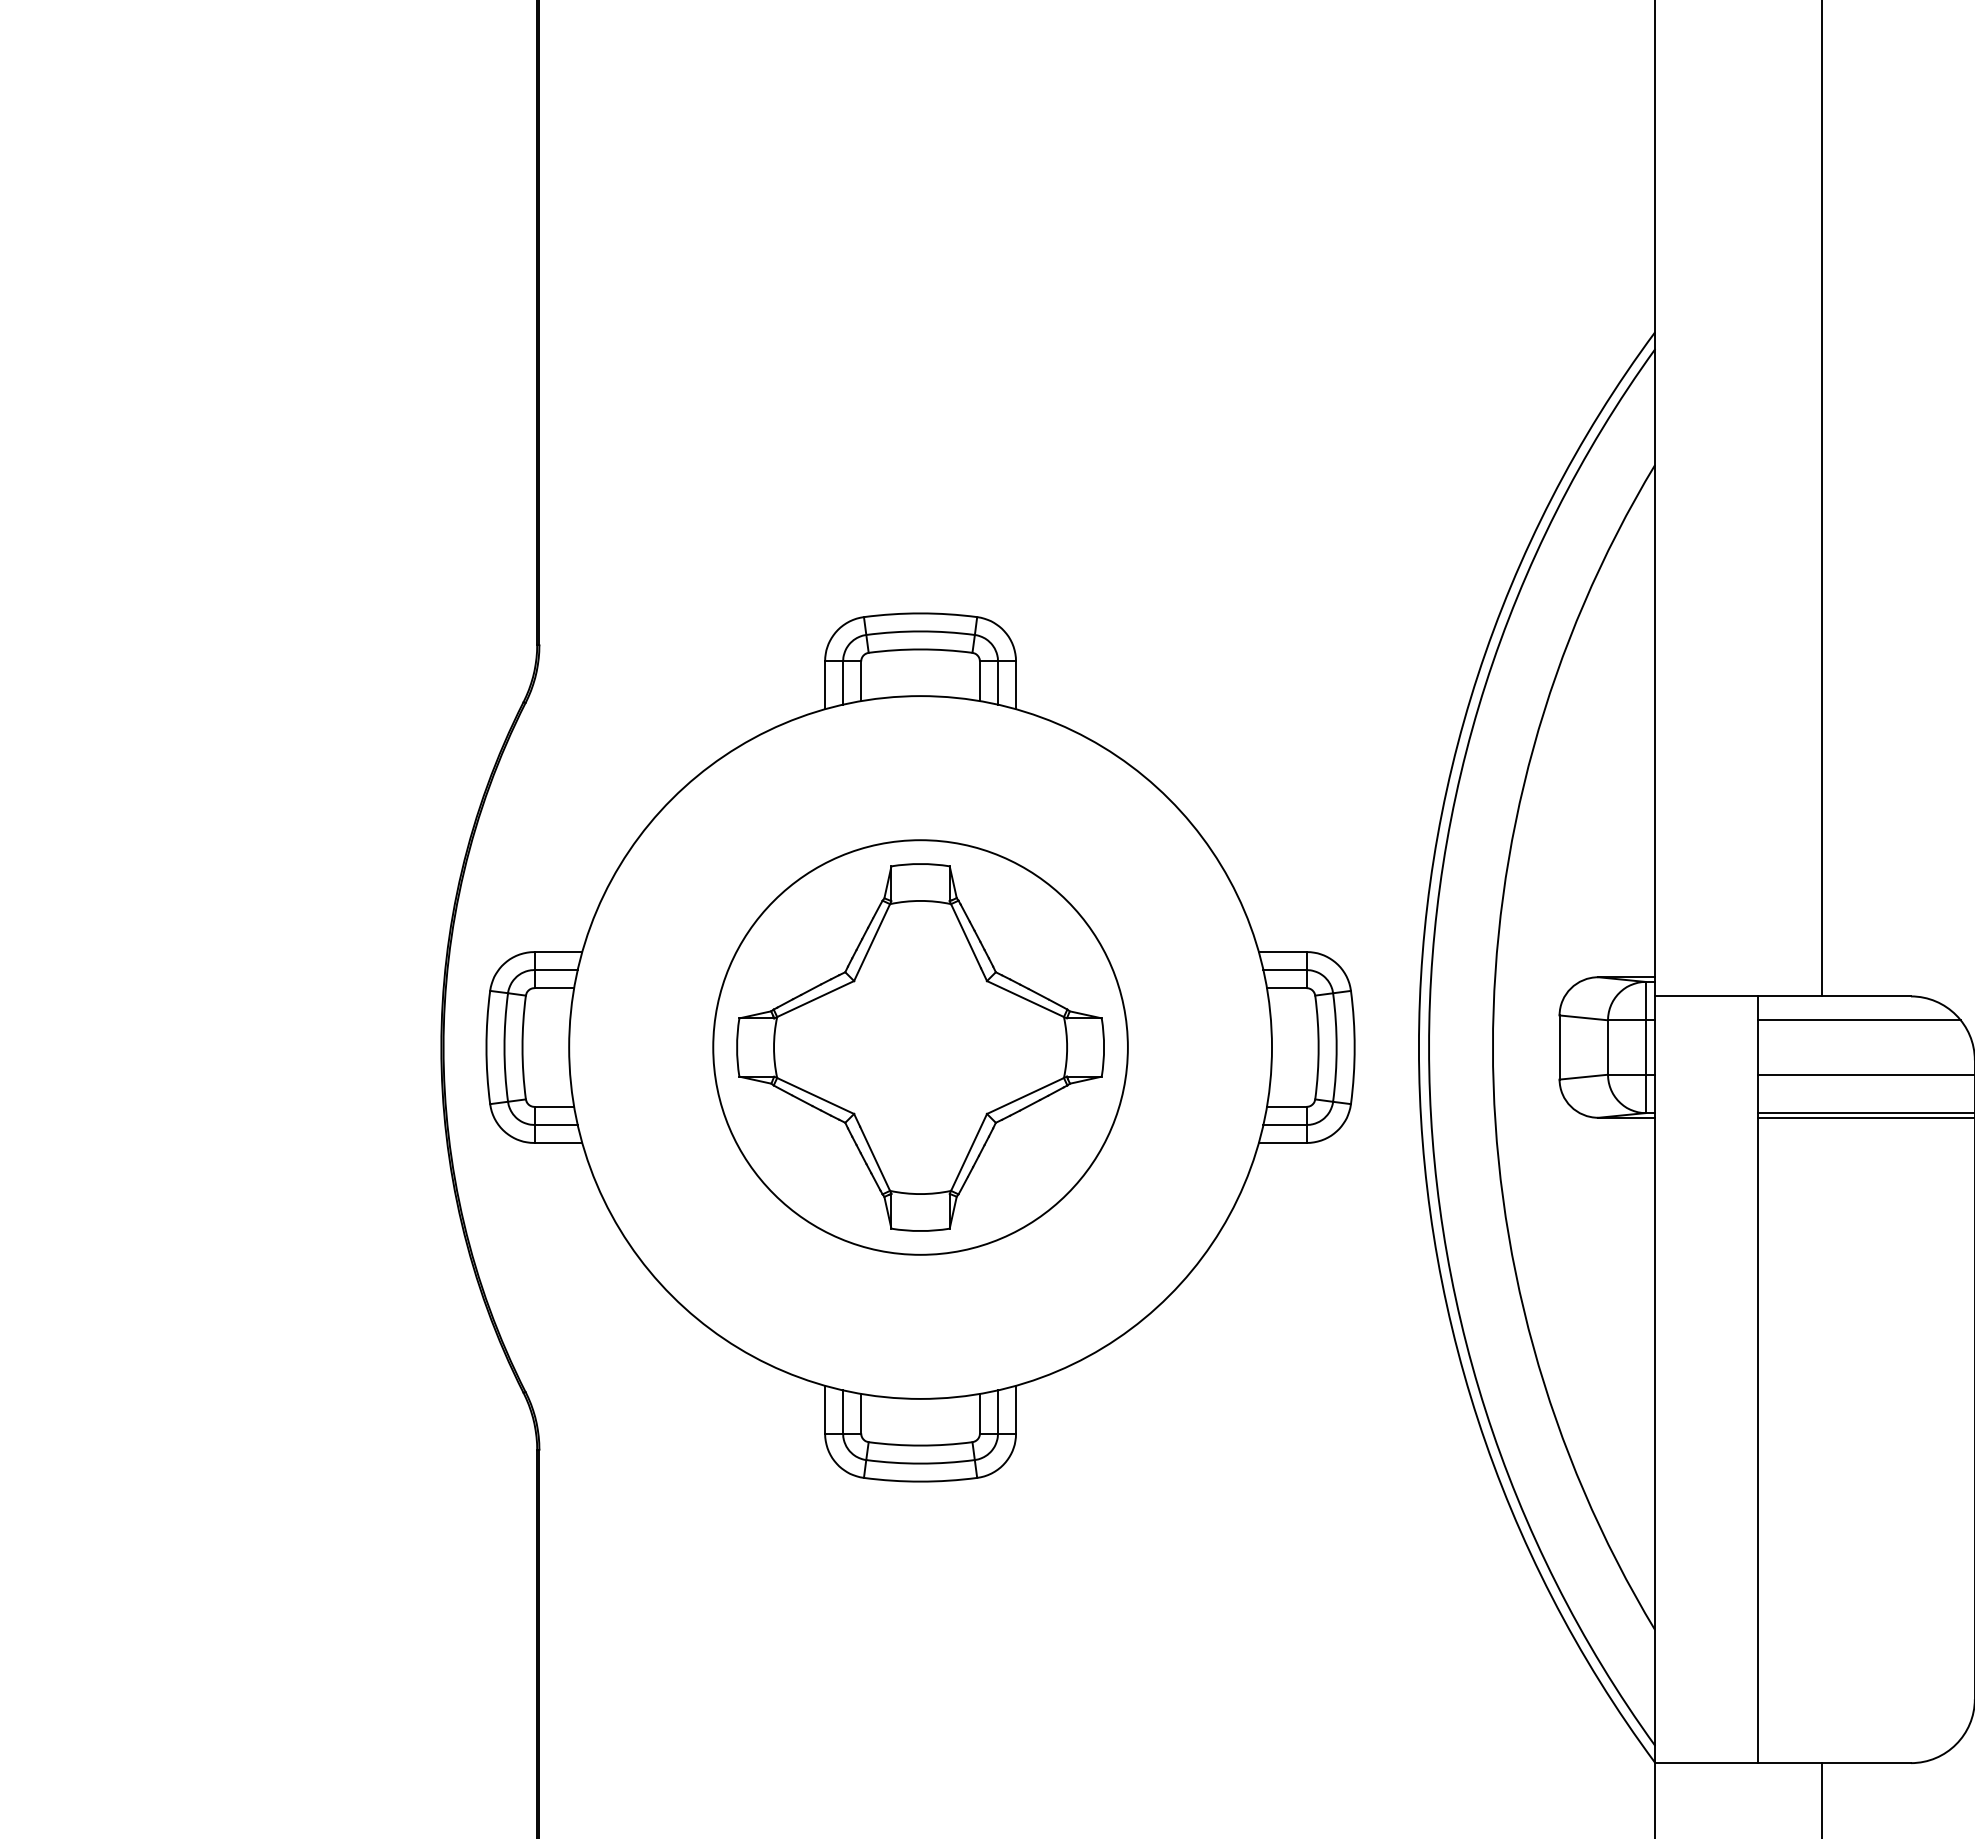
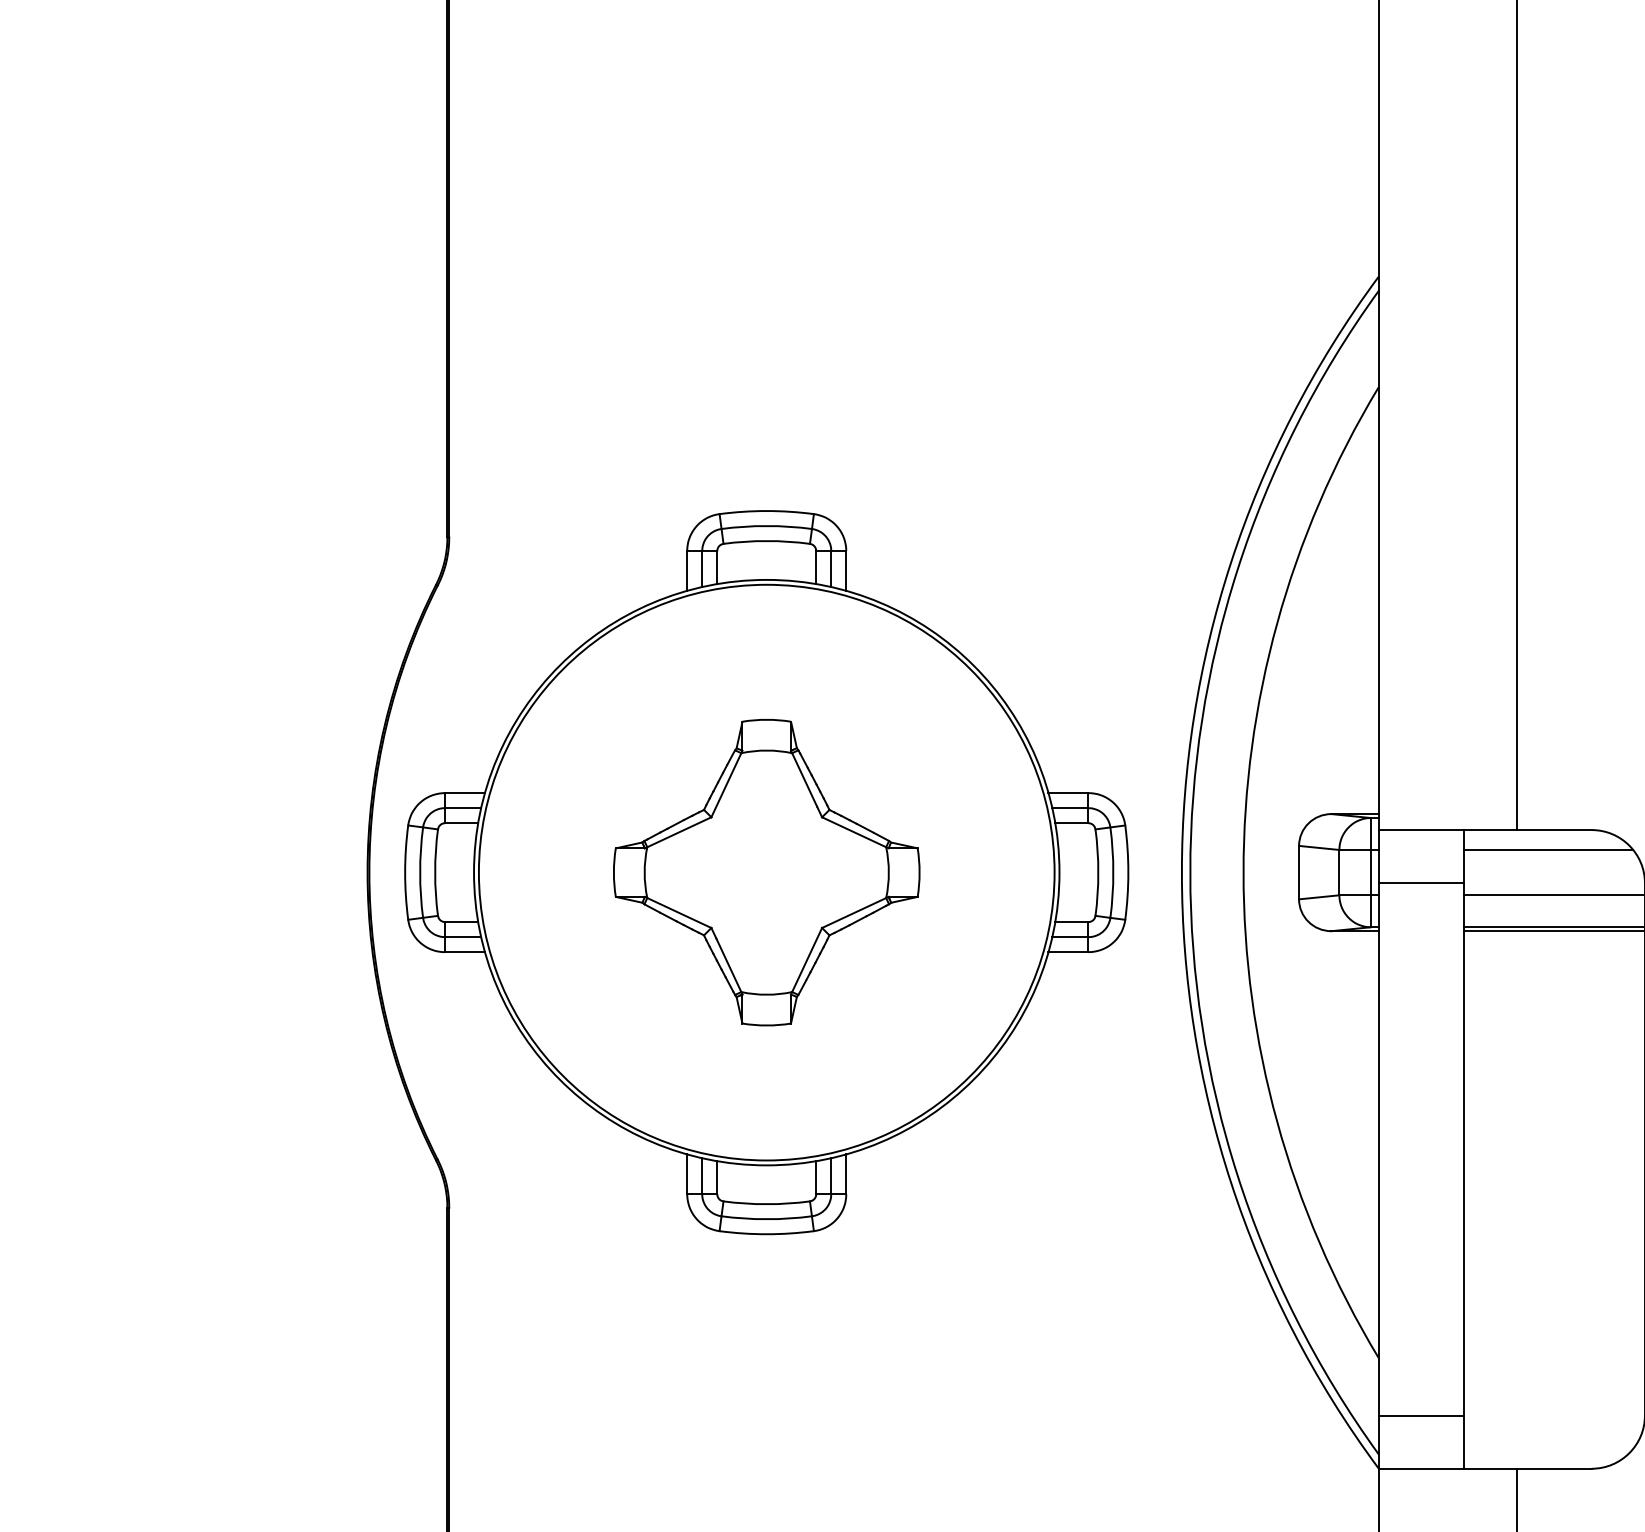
circle: (920, 1047) -> (766, 872), size x1.67
line: (1706, 1060) -> (1421, 883), added
line: (1706, 1699) -> (1421, 1415), added

